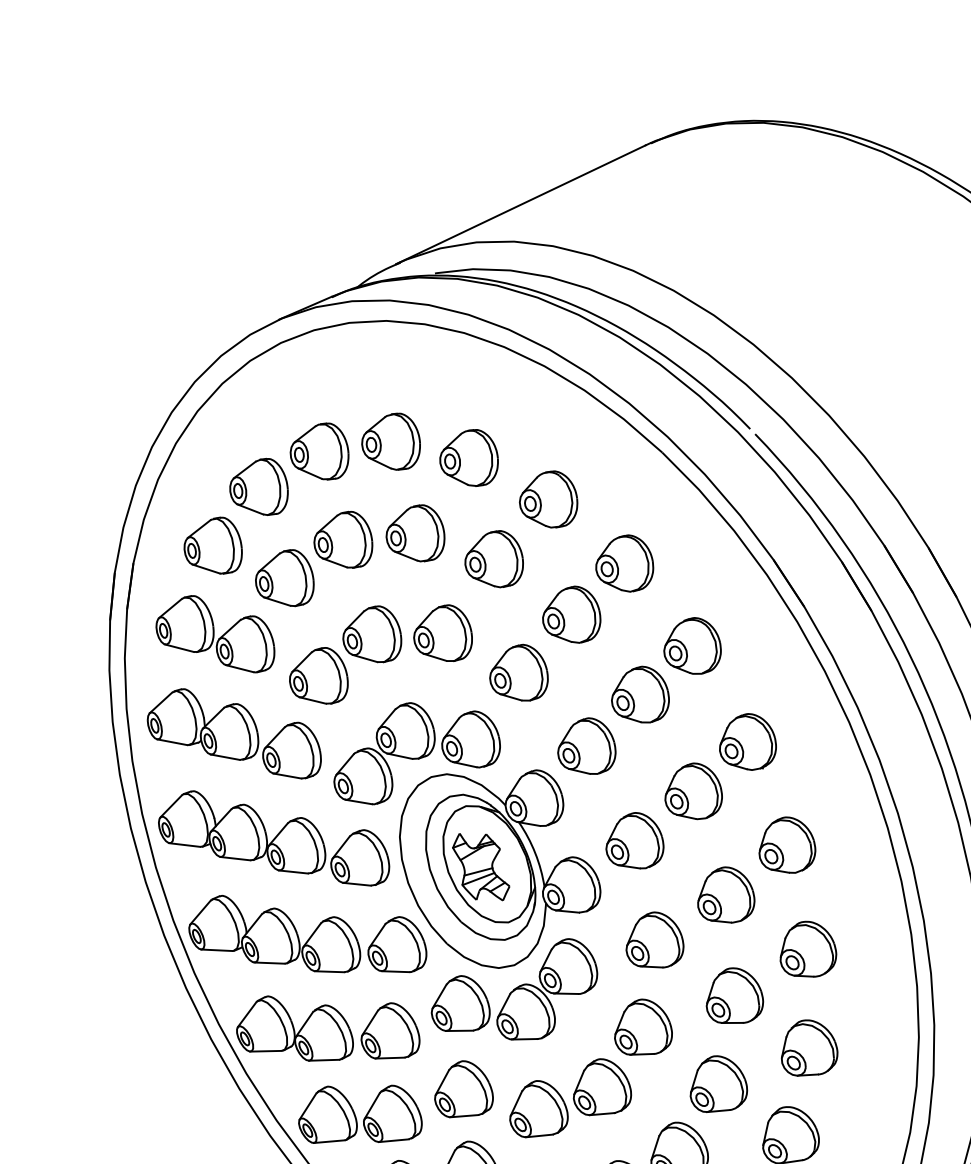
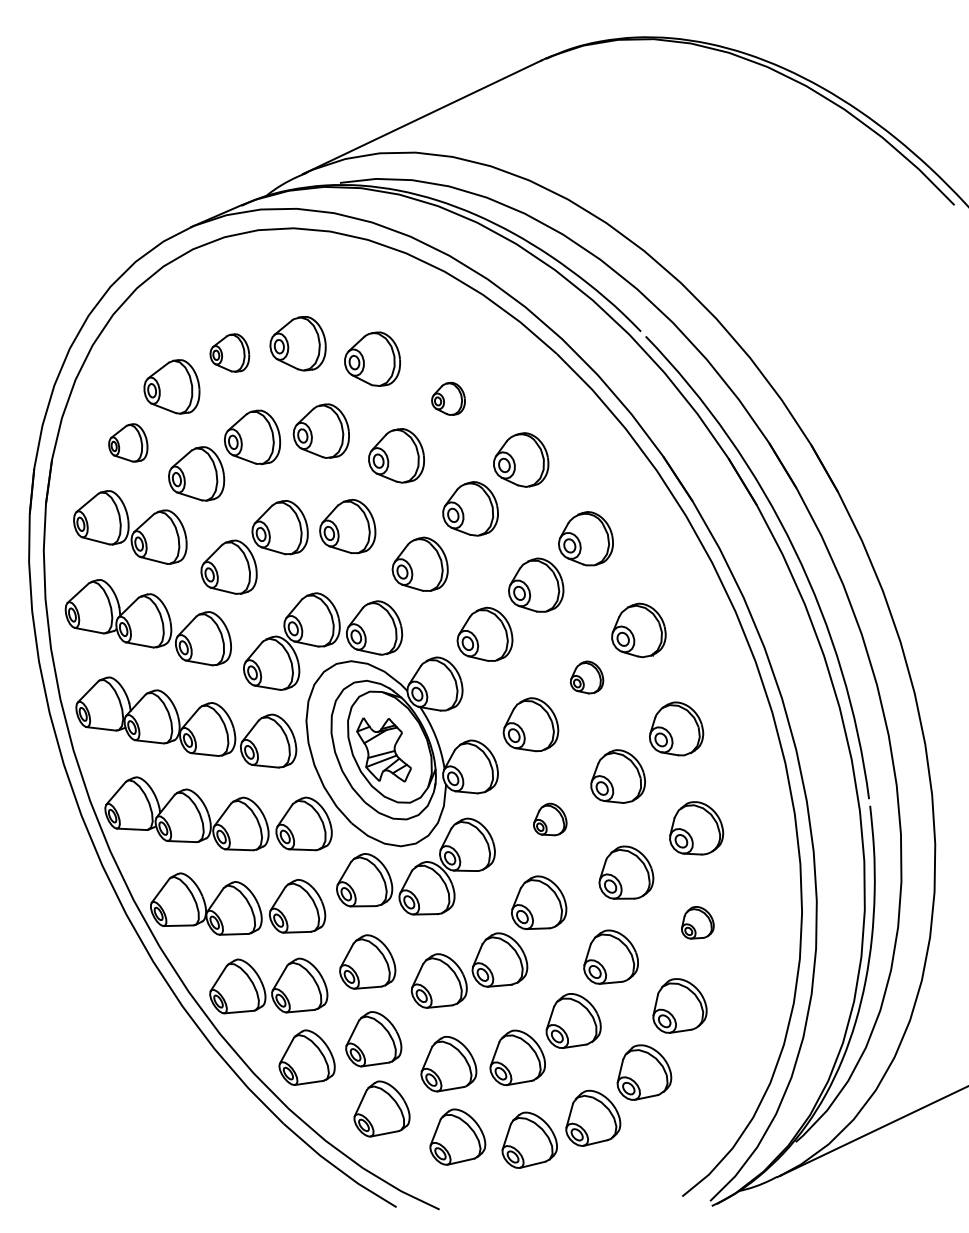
part: (319, 450) -> (229, 352), size x0.7
part: (548, 499) -> (448, 398), size x0.6
part: (213, 545) -> (128, 442), size x0.7
part: (693, 791) -> (586, 677), size x0.6
part: (655, 939) -> (550, 819), size x0.6
part: (809, 1047) -> (697, 922), size x0.6

